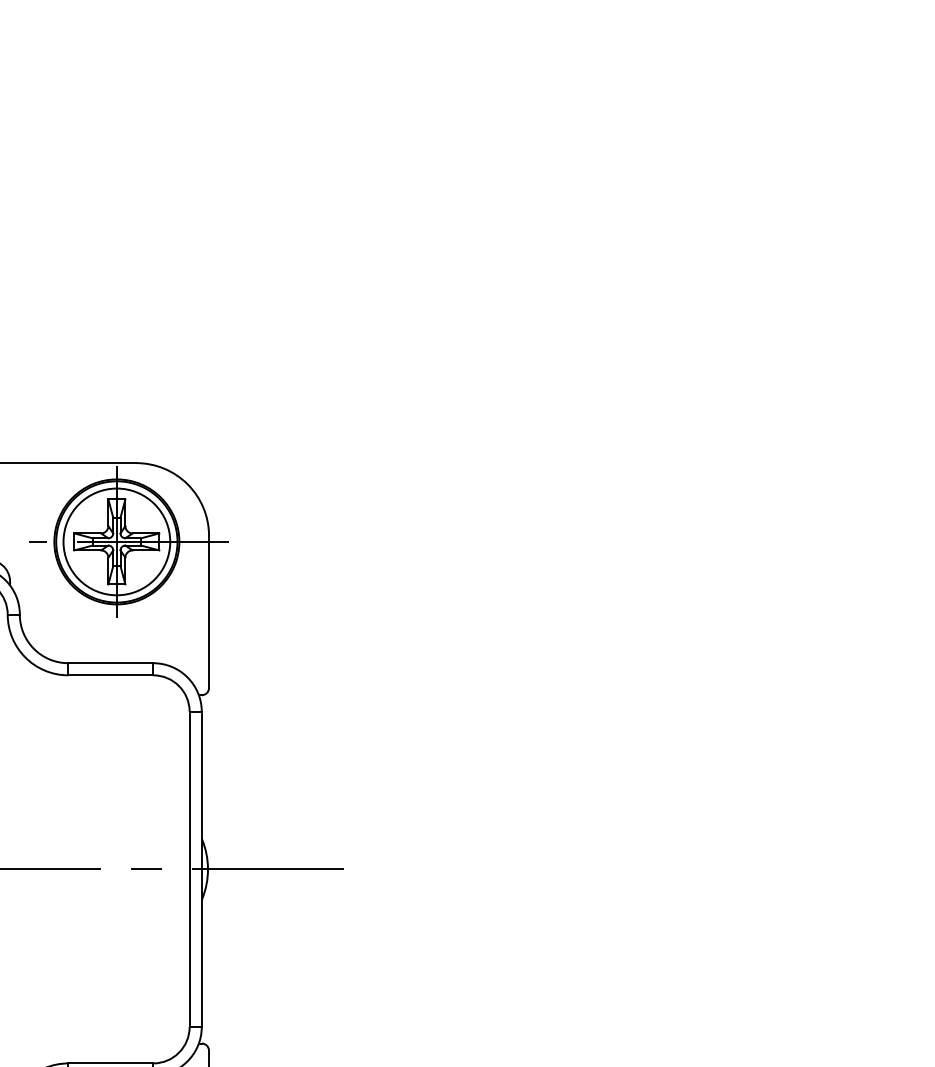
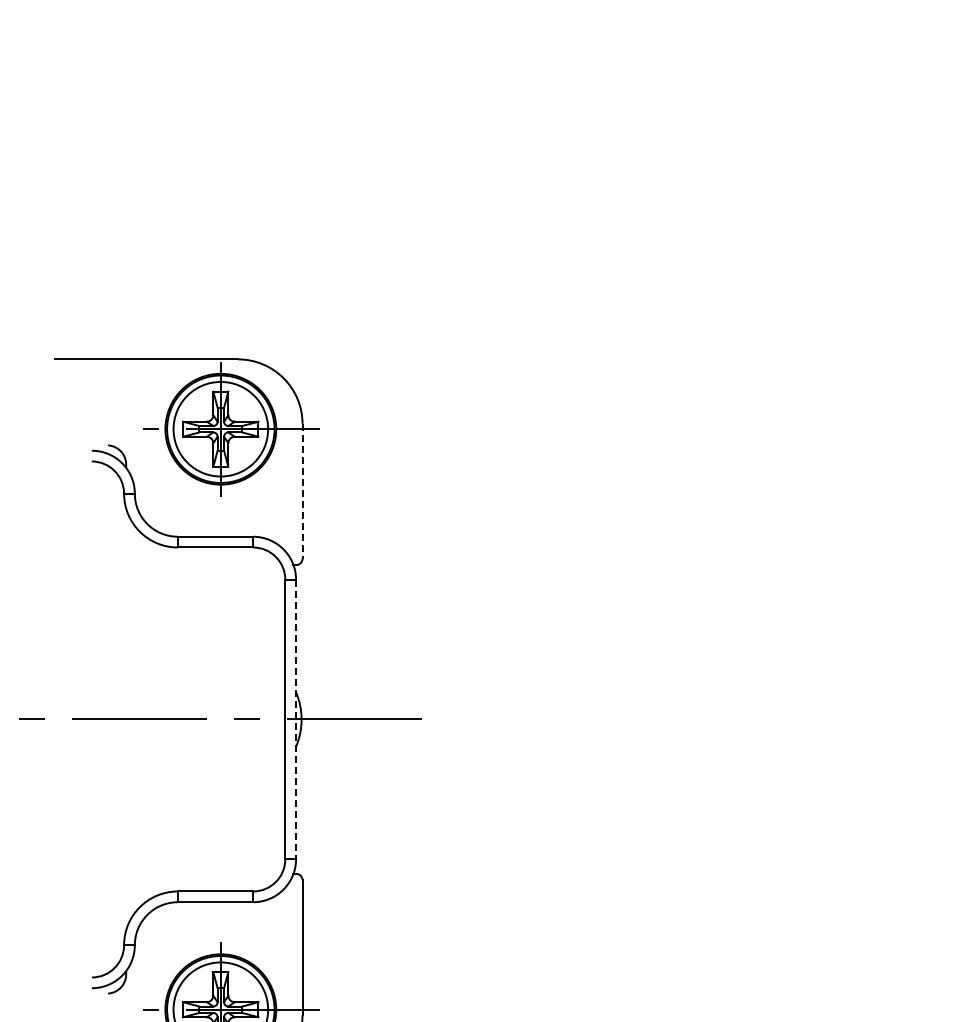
line: (209, 612) -> (302, 491), solid -> dashed
line: (202, 869) -> (296, 719), solid -> dashed

